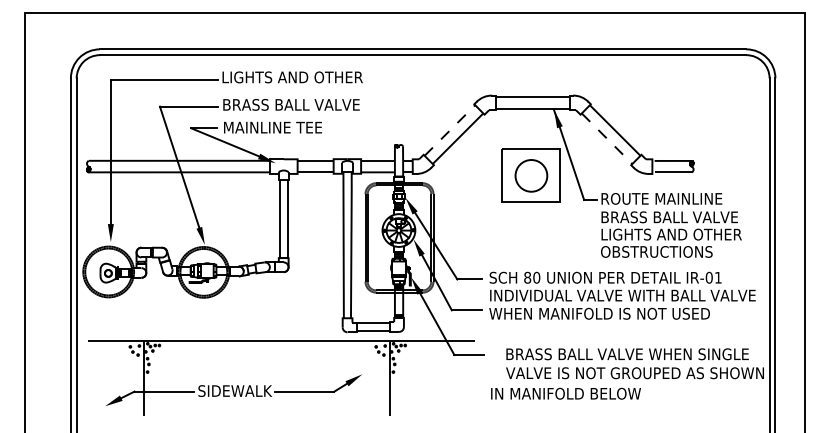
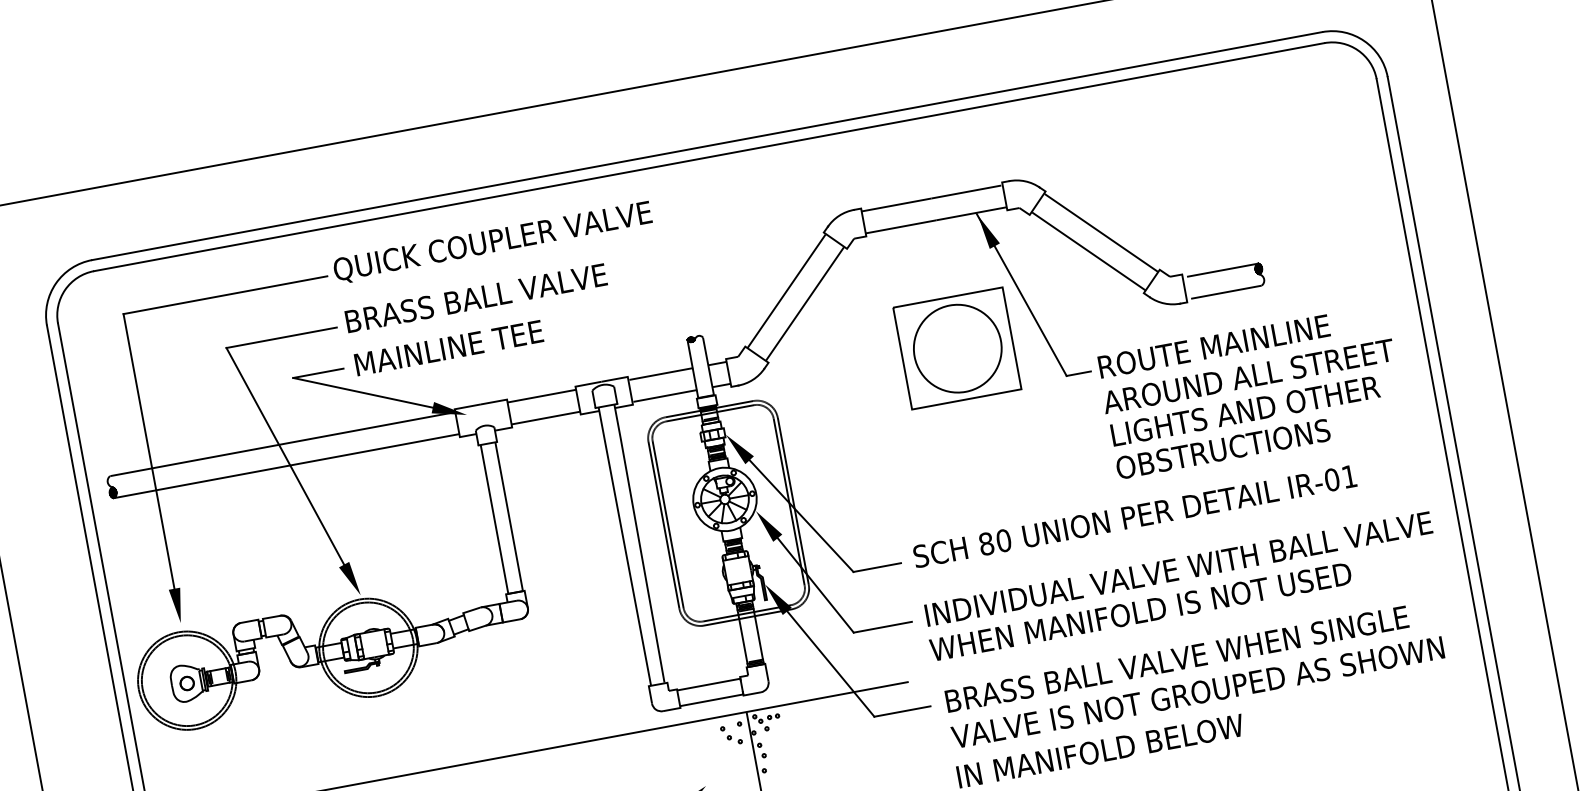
text: (305, 78) -> (493, 243), LIGHTS AND OTHER -> QUICK COUPLER VALVE
line: (449, 130) -> (785, 291), dashed -> solid
line: (607, 138) -> (1089, 250), dashed -> solid
circle: (531, 175) -> (957, 347), size x1.43
text: (676, 217) -> (1248, 376), BRASS BALL VALVE -> AROUND ALL STREET
text: (622, 304) -> (1181, 586), moved
text: (634, 363) -> (1193, 674), moved

